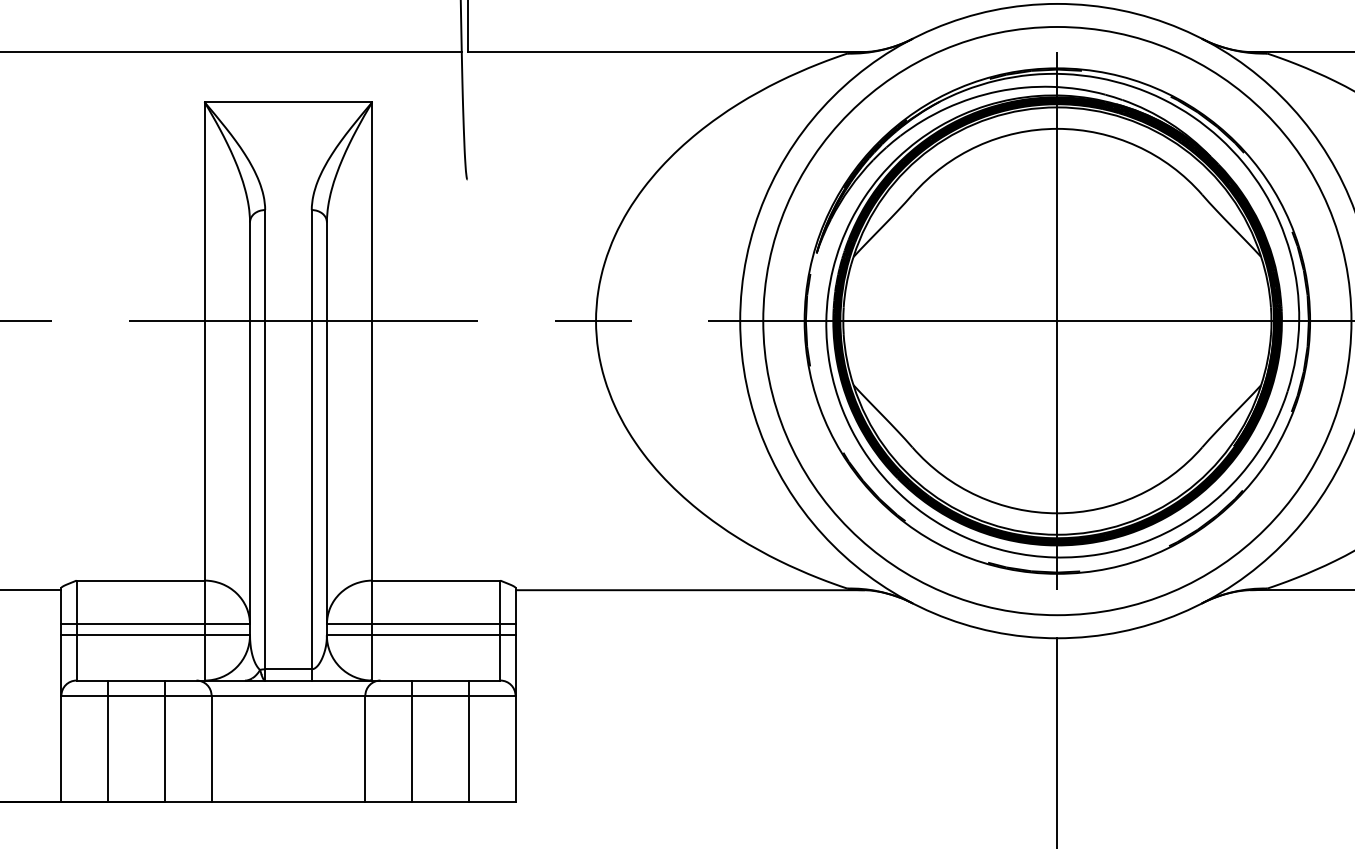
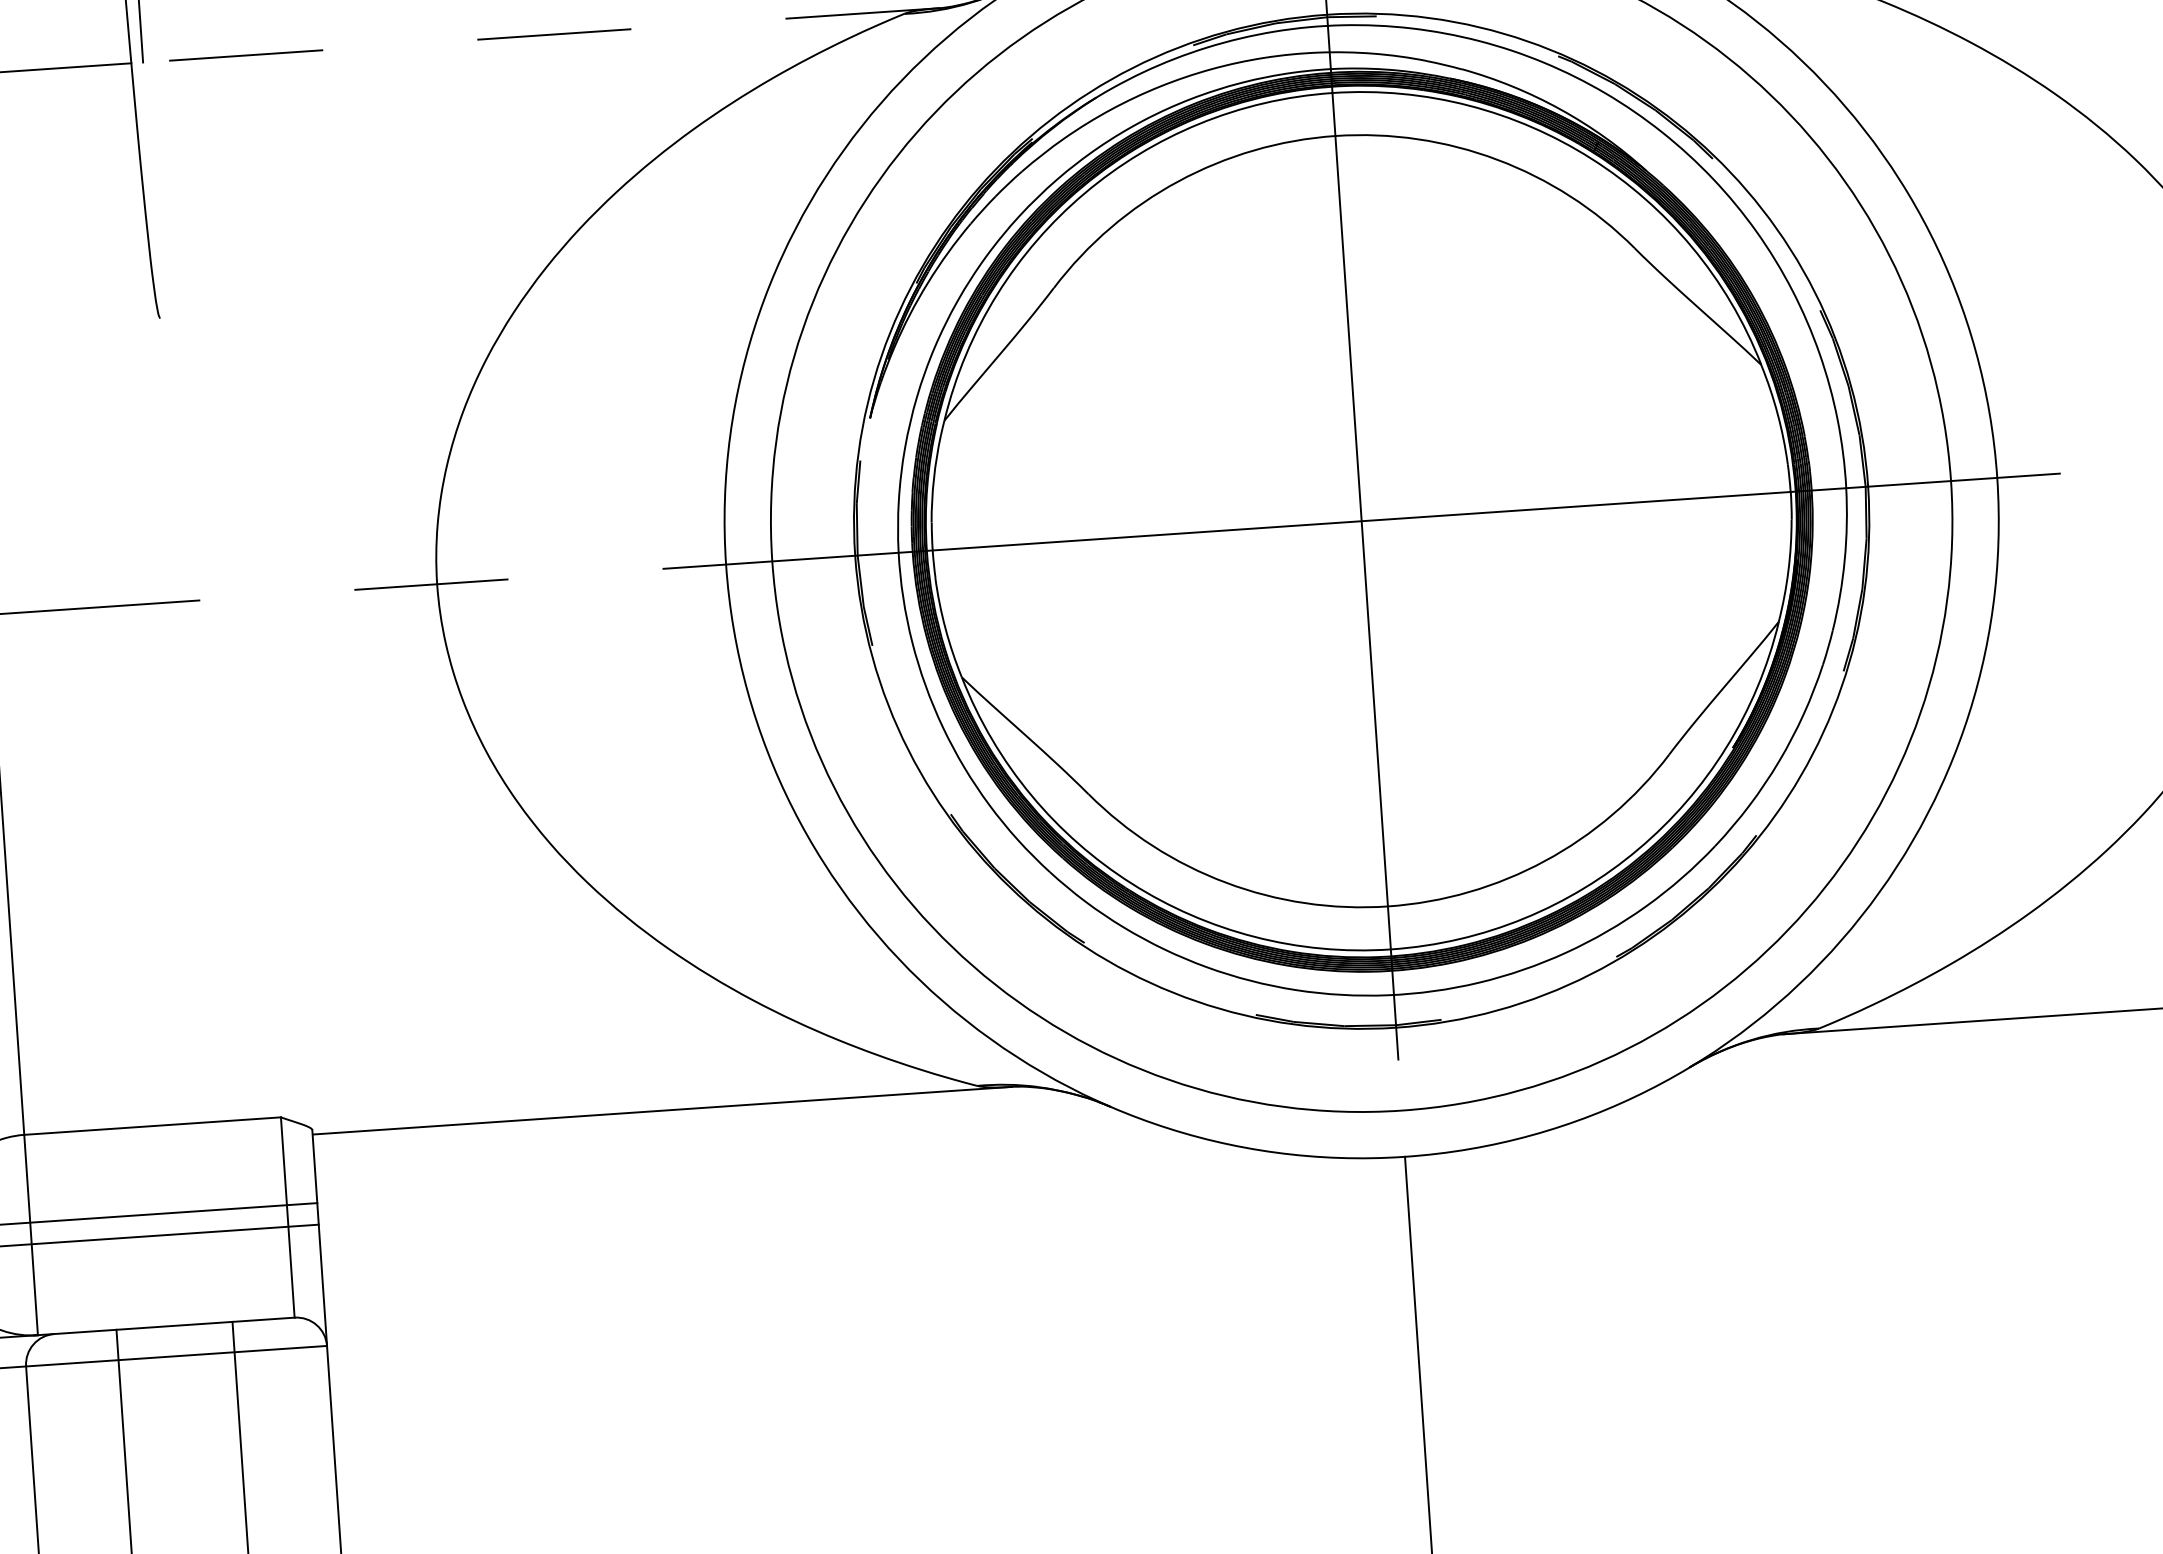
line: (666, 51) -> (541, 34), solid -> dashed

